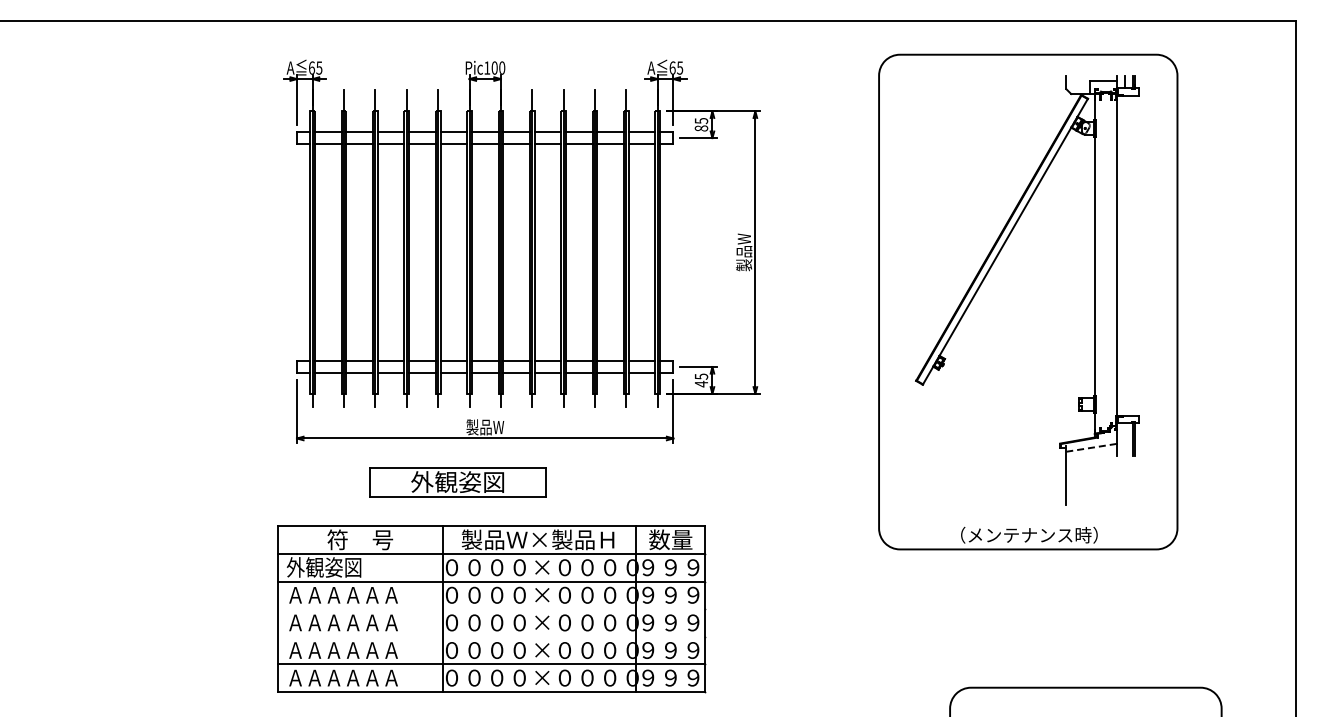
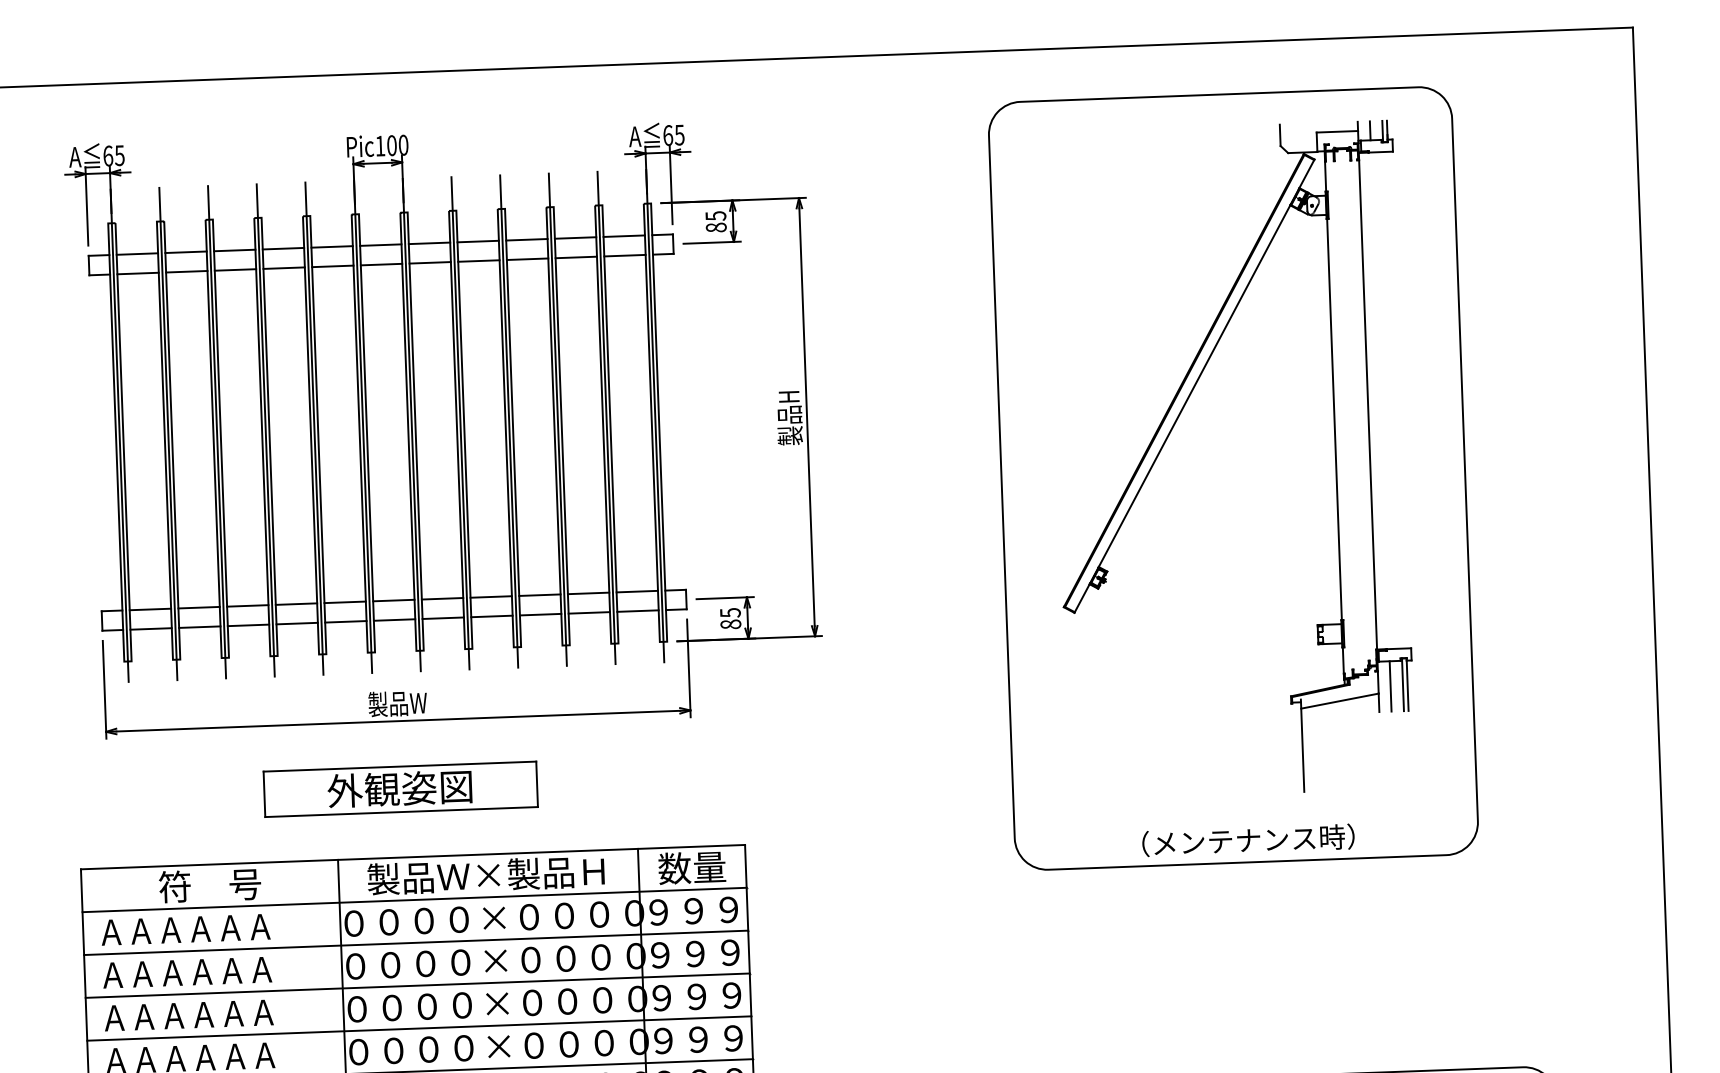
text: (744, 252) -> (790, 417), 製品W -> 製品H
text: (701, 383) -> (730, 623), 45 -> 85
line: (1124, 439) -> (1390, 686), added
line: (1091, 447) -> (1339, 700), dashed -> solid
part: (457, 482) -> (399, 789), moved
text: (341, 567) -> (182, 929), 外観姿図 -> ＡＡＡＡＡＡ
line: (491, 609) -> (417, 986), added
line: (491, 636) -> (419, 1028), added

